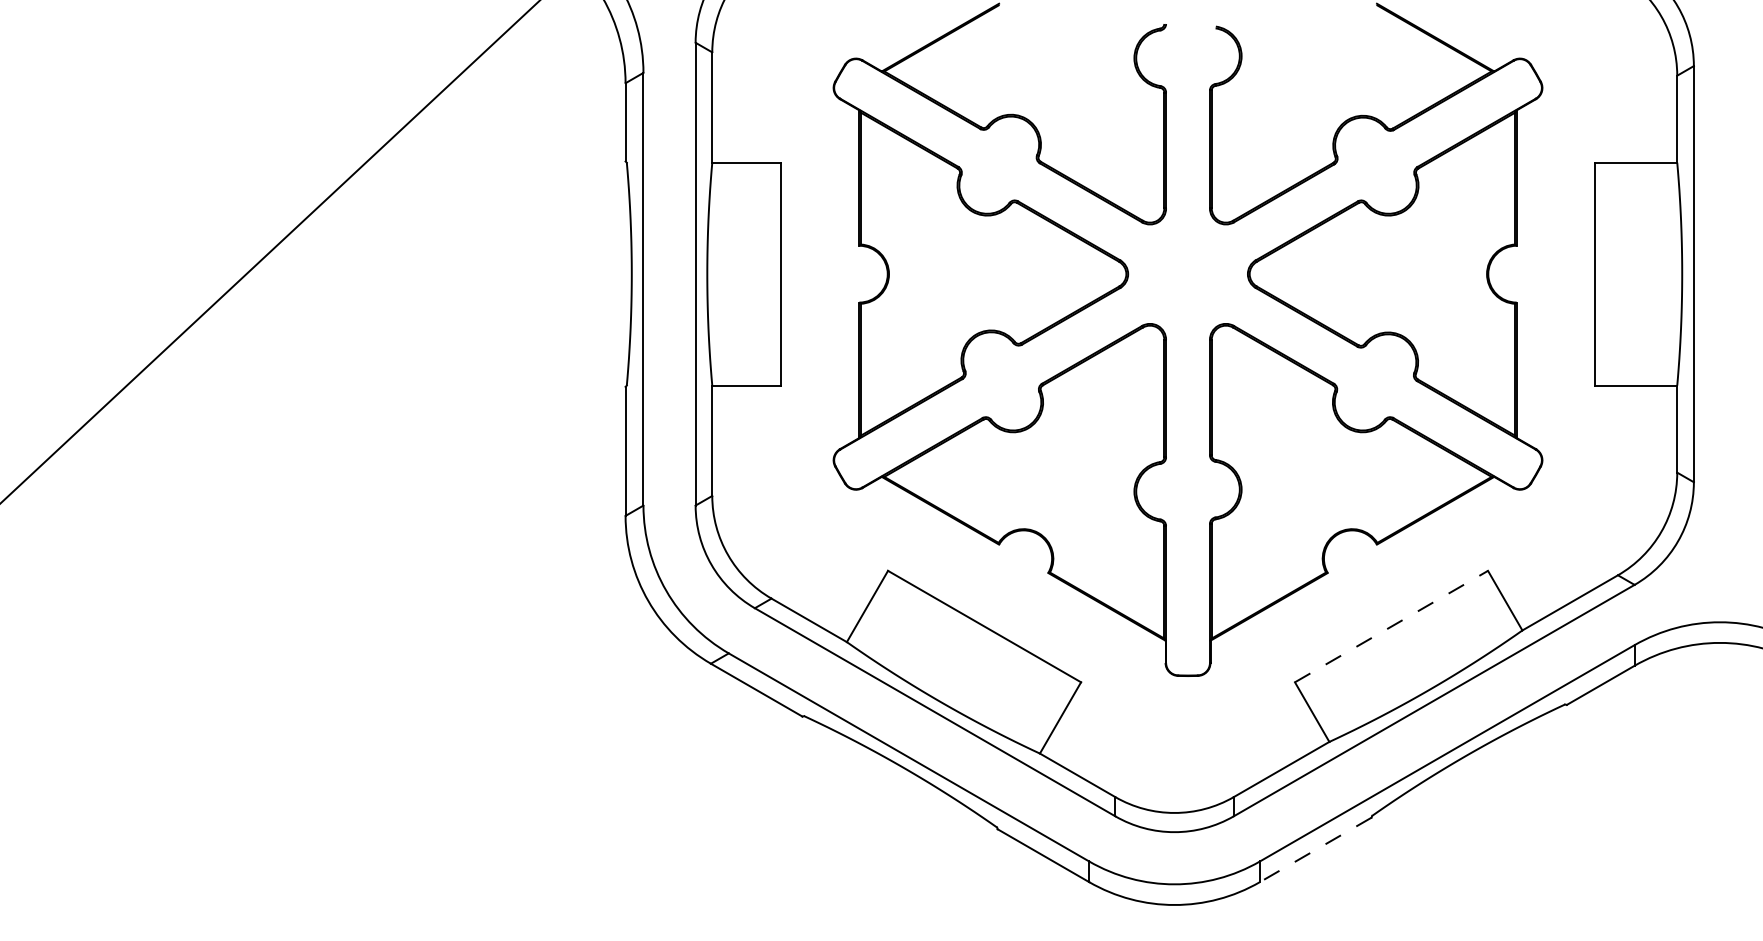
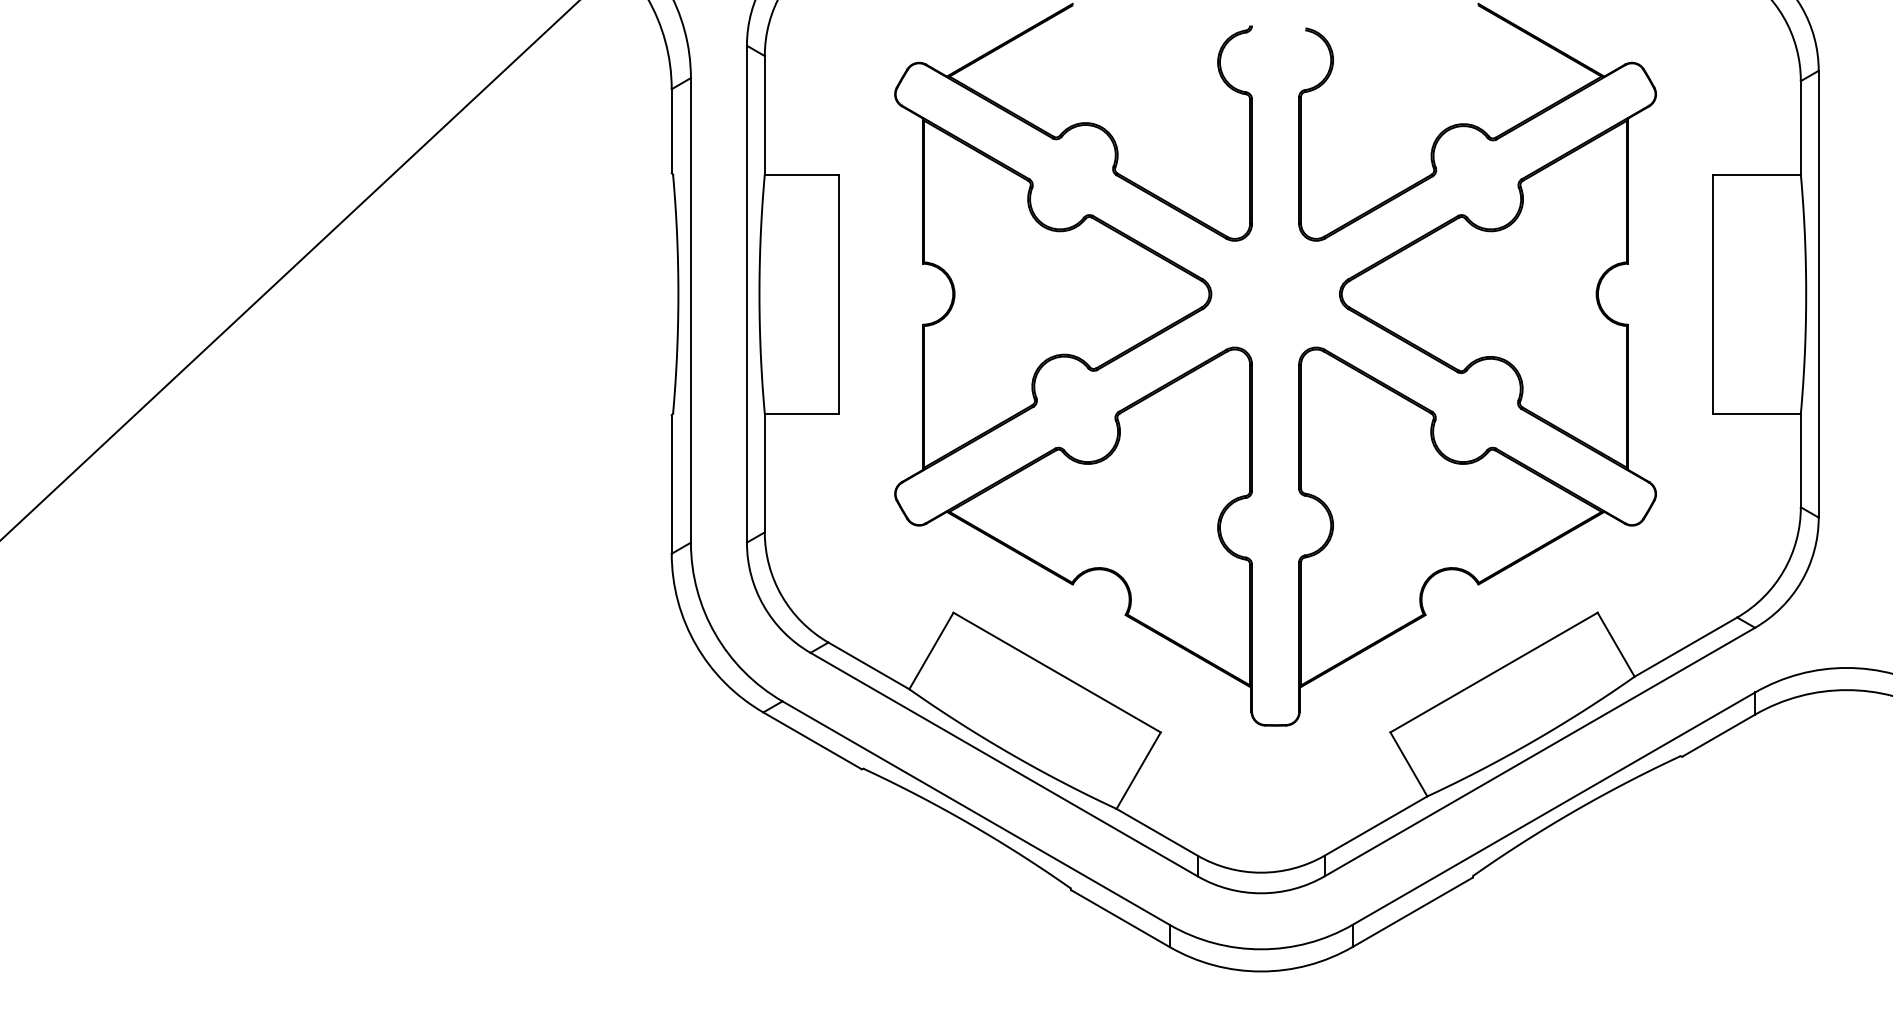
line: (1391, 626) -> (1494, 672), dashed -> solid
line: (1315, 850) -> (1412, 912), dashed -> solid

